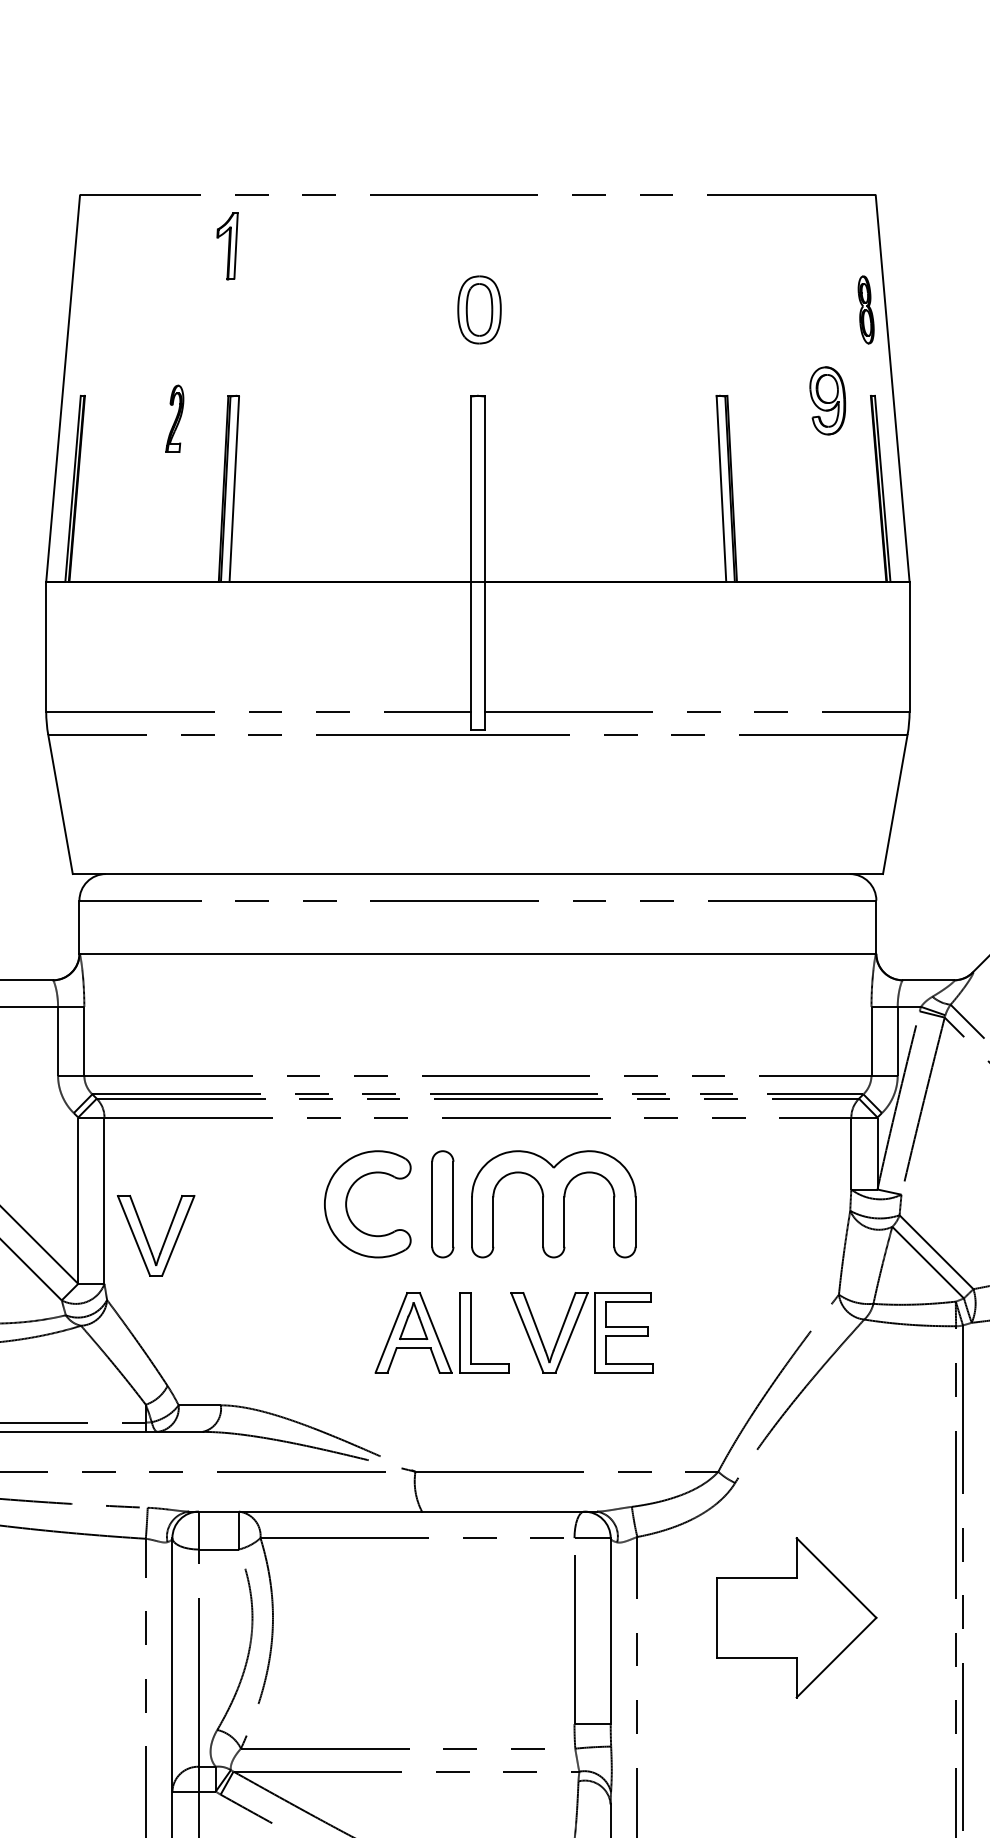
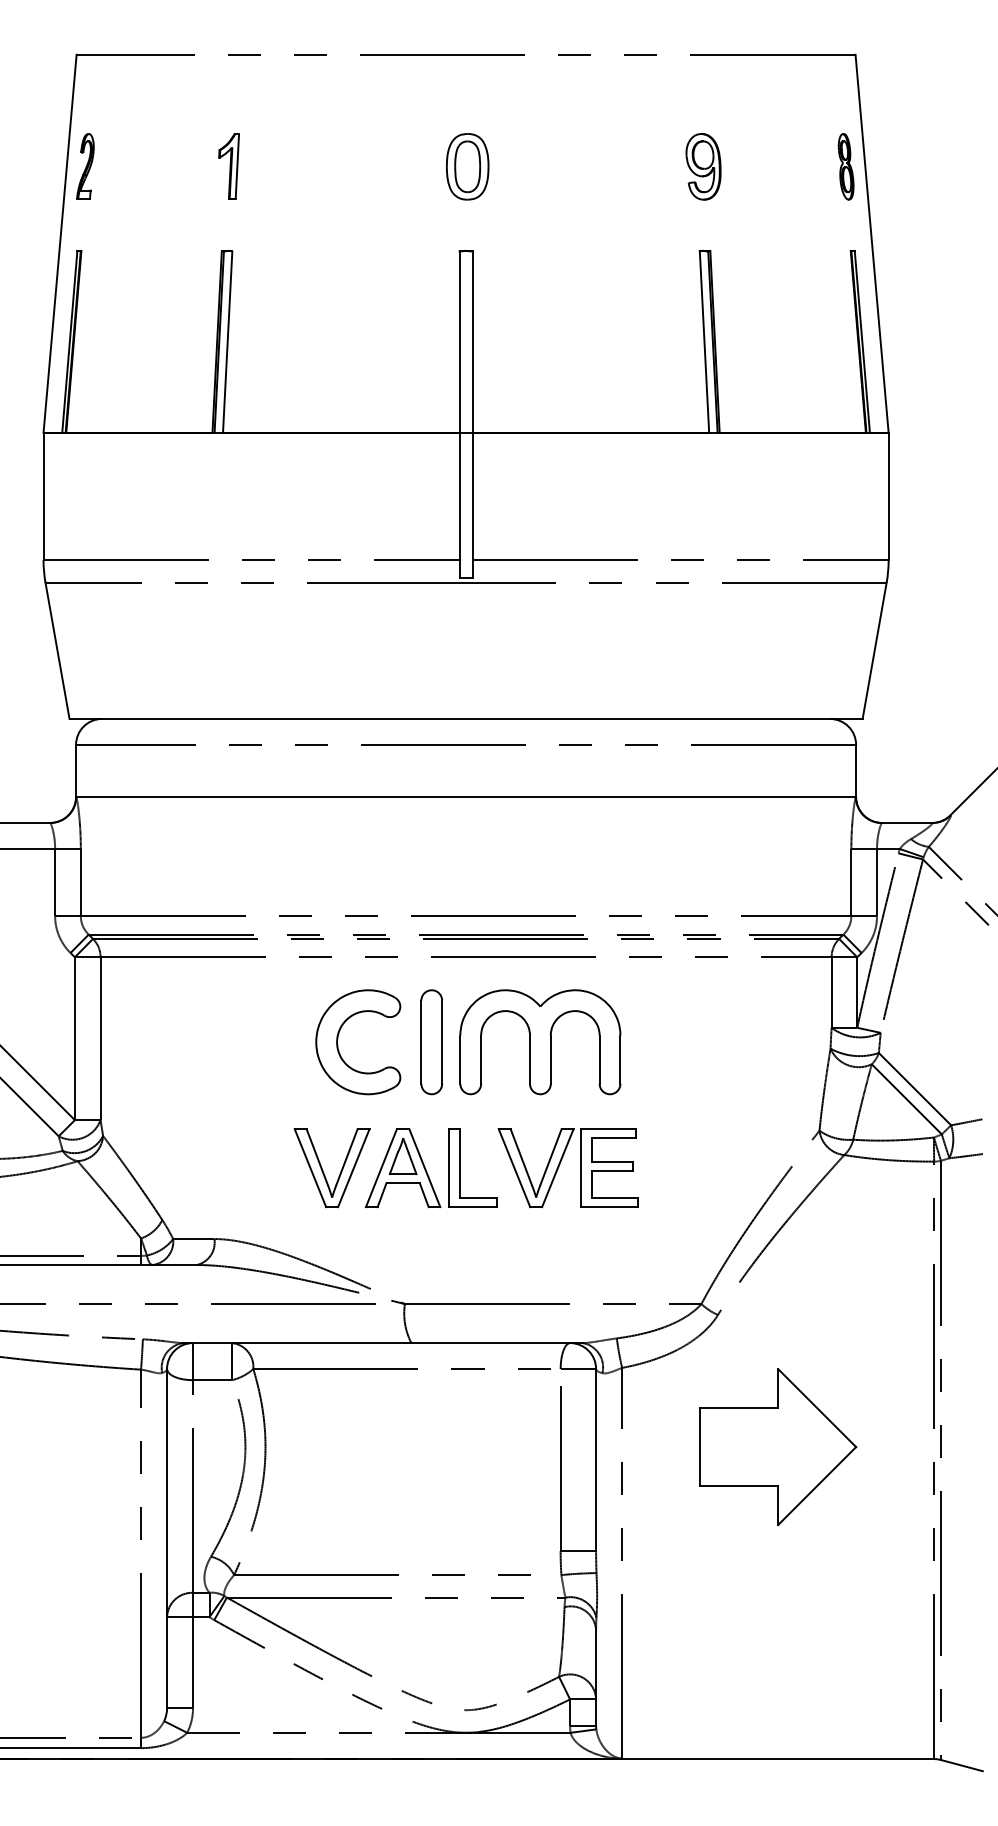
part: (227, 246) -> (228, 166), moved
part: (827, 400) -> (703, 166), moved
part: (174, 418) -> (85, 166), moved
part: (148, 1240) -> (324, 1172), moved

